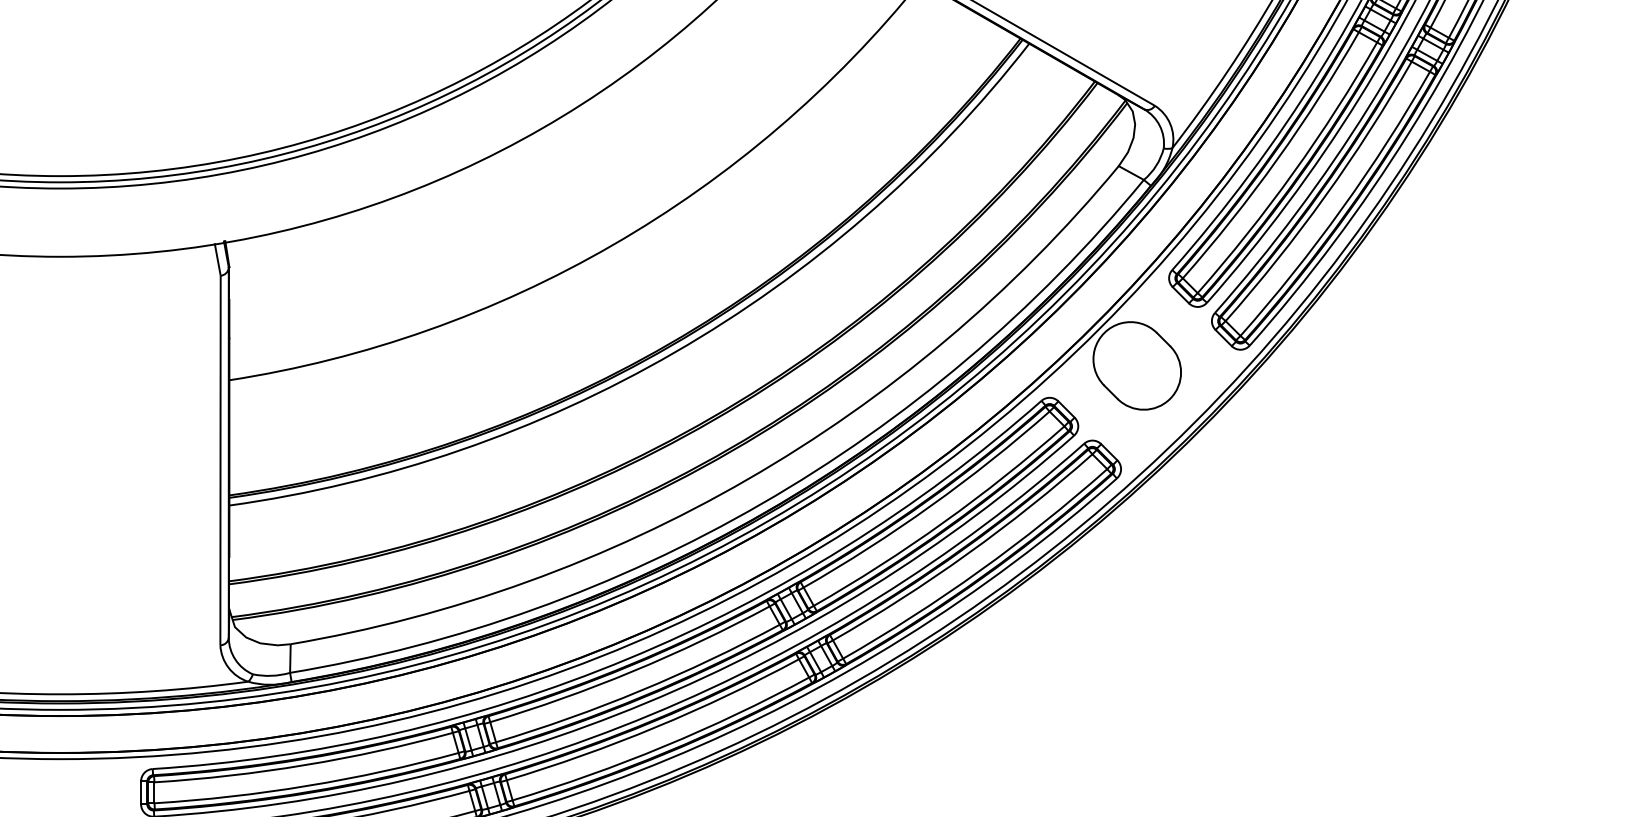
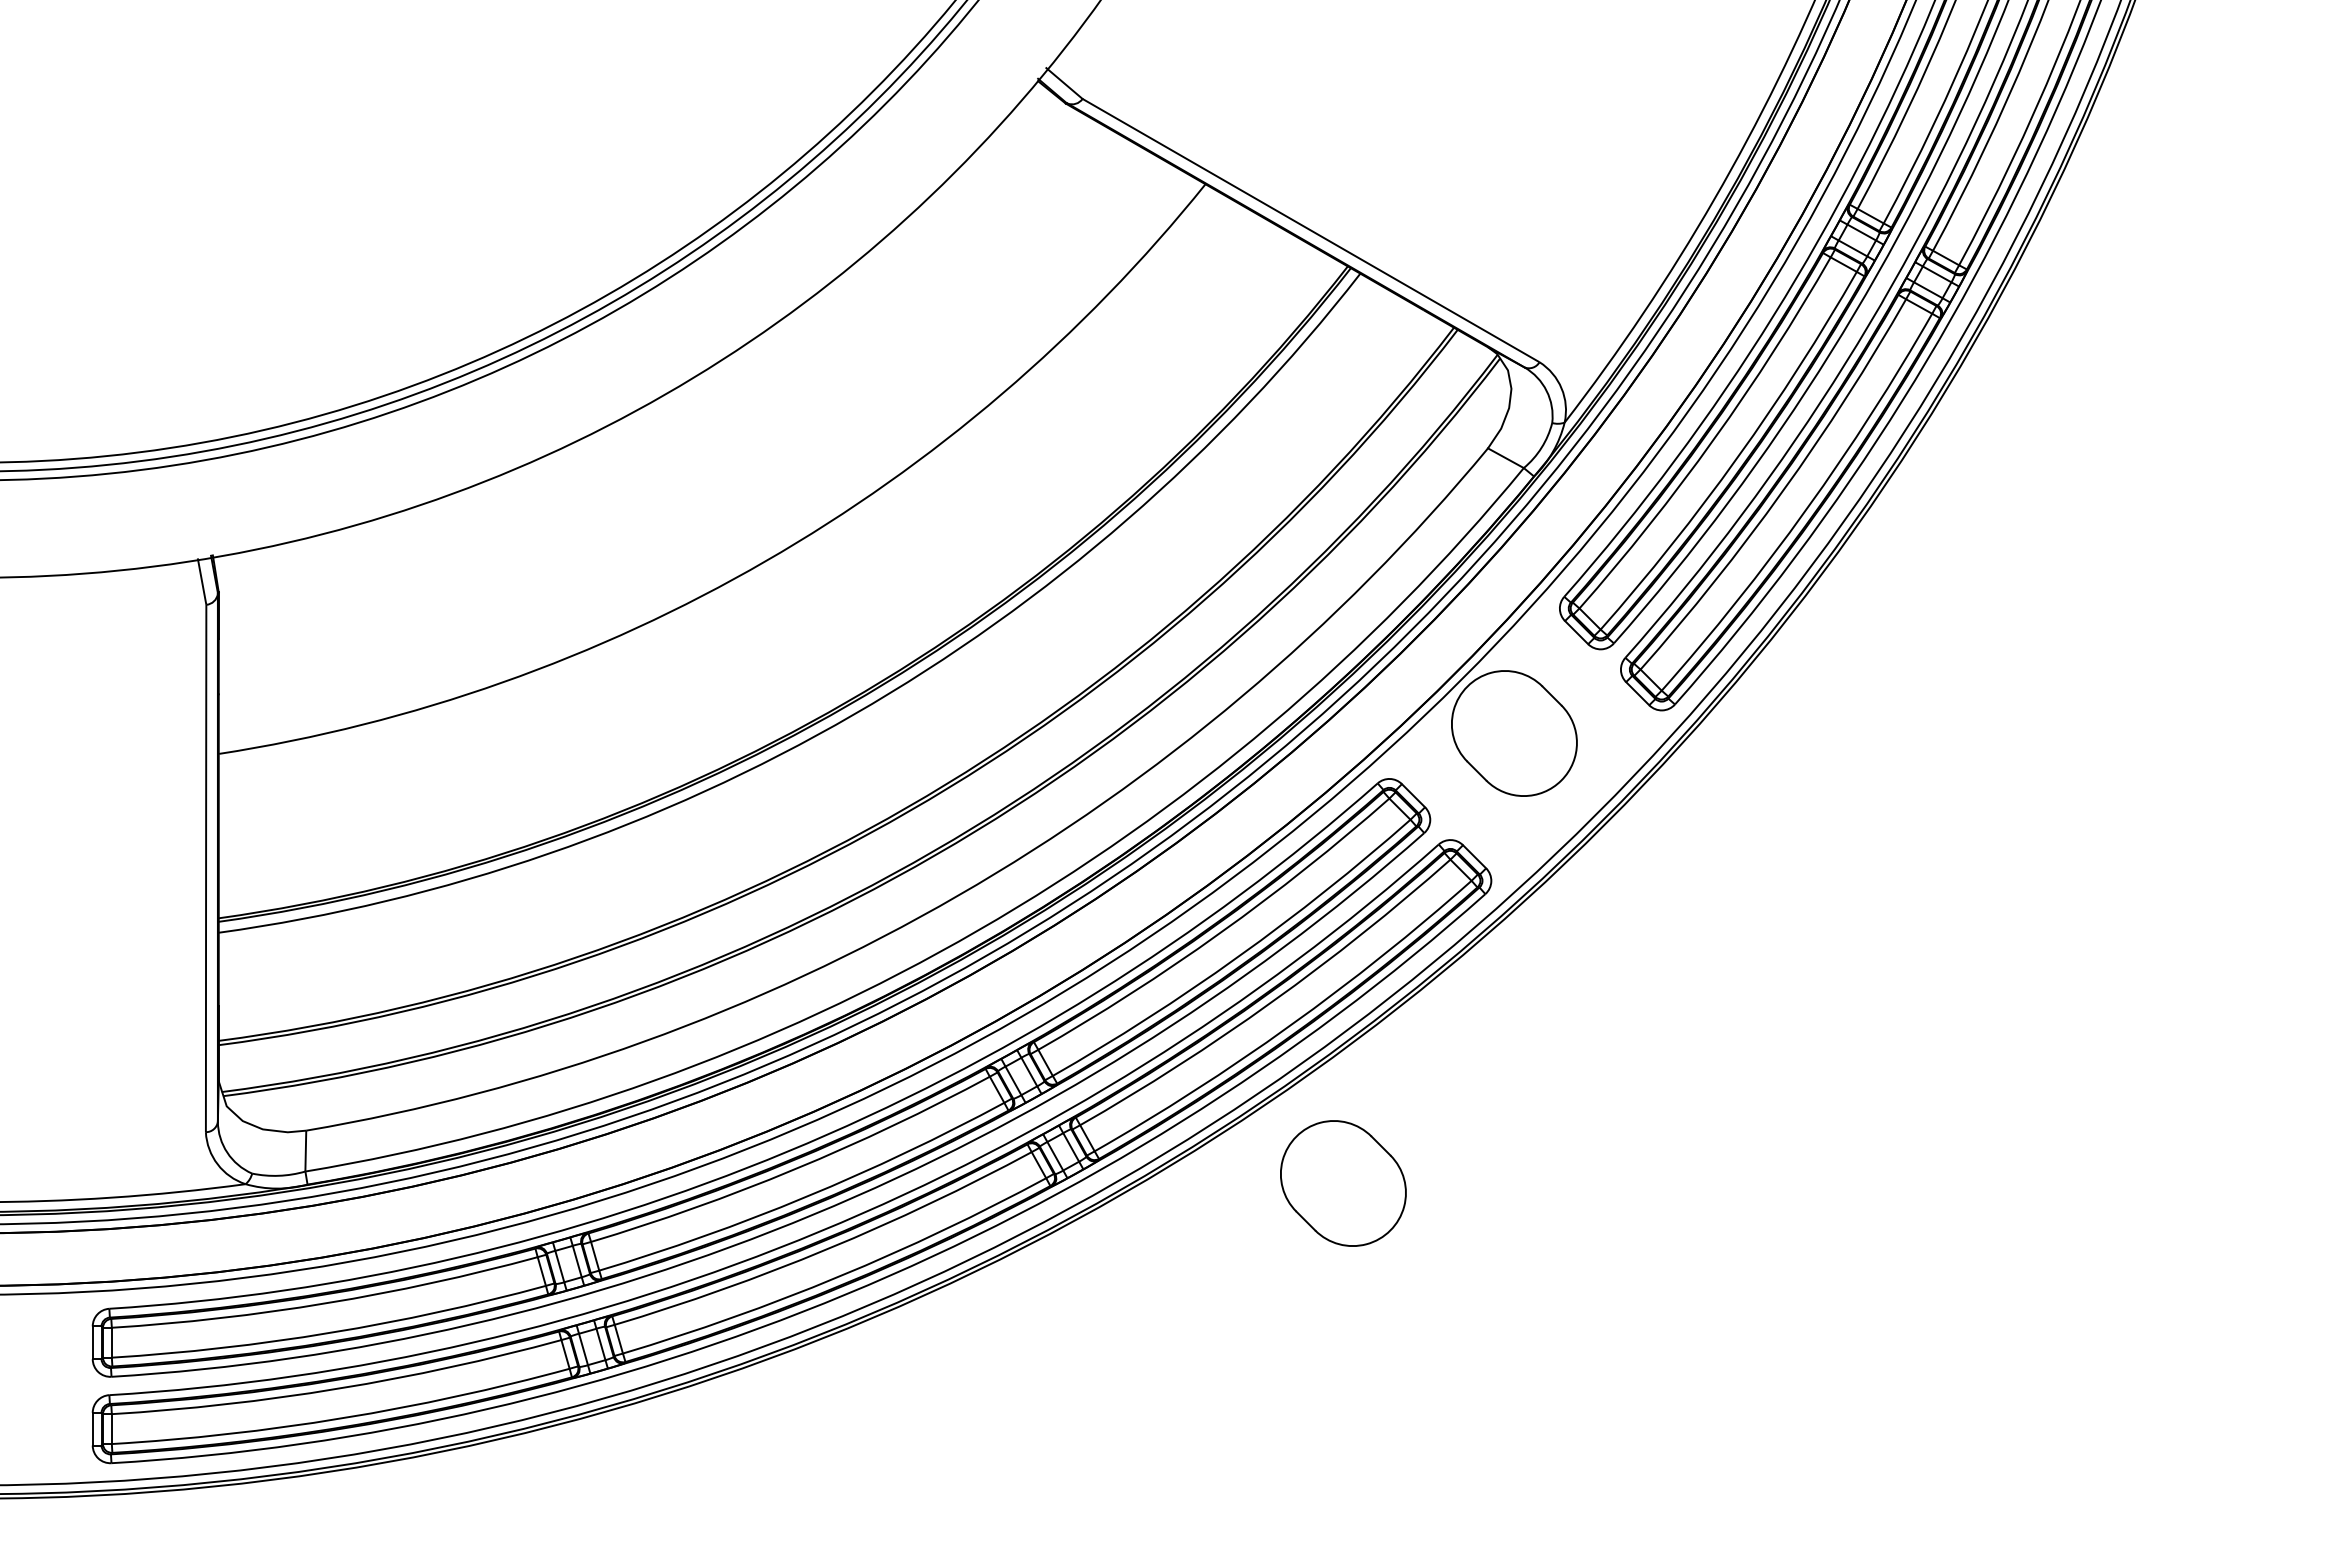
part: (1017, 681) -> (1343, 1183), added

